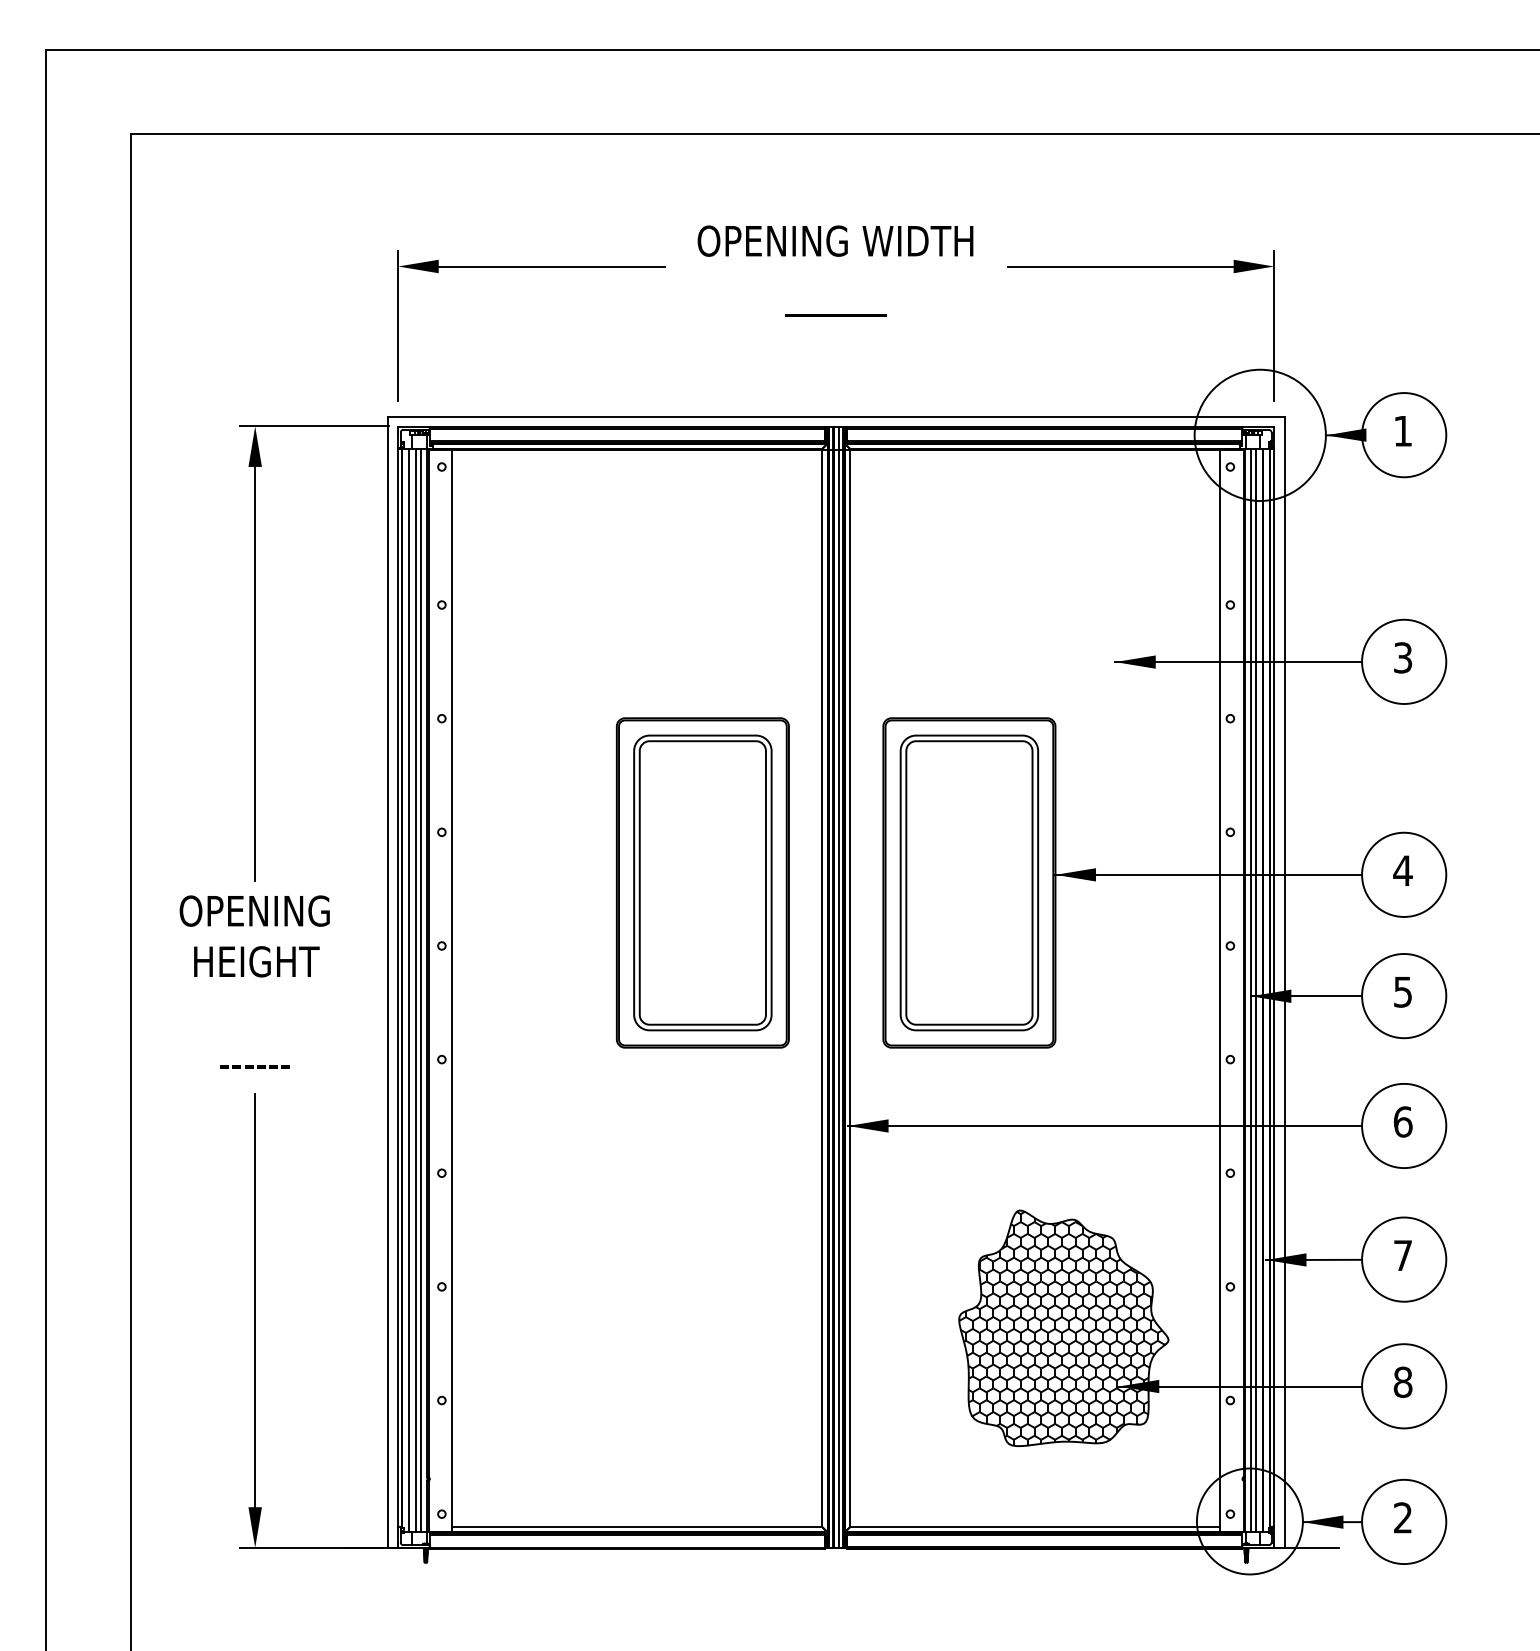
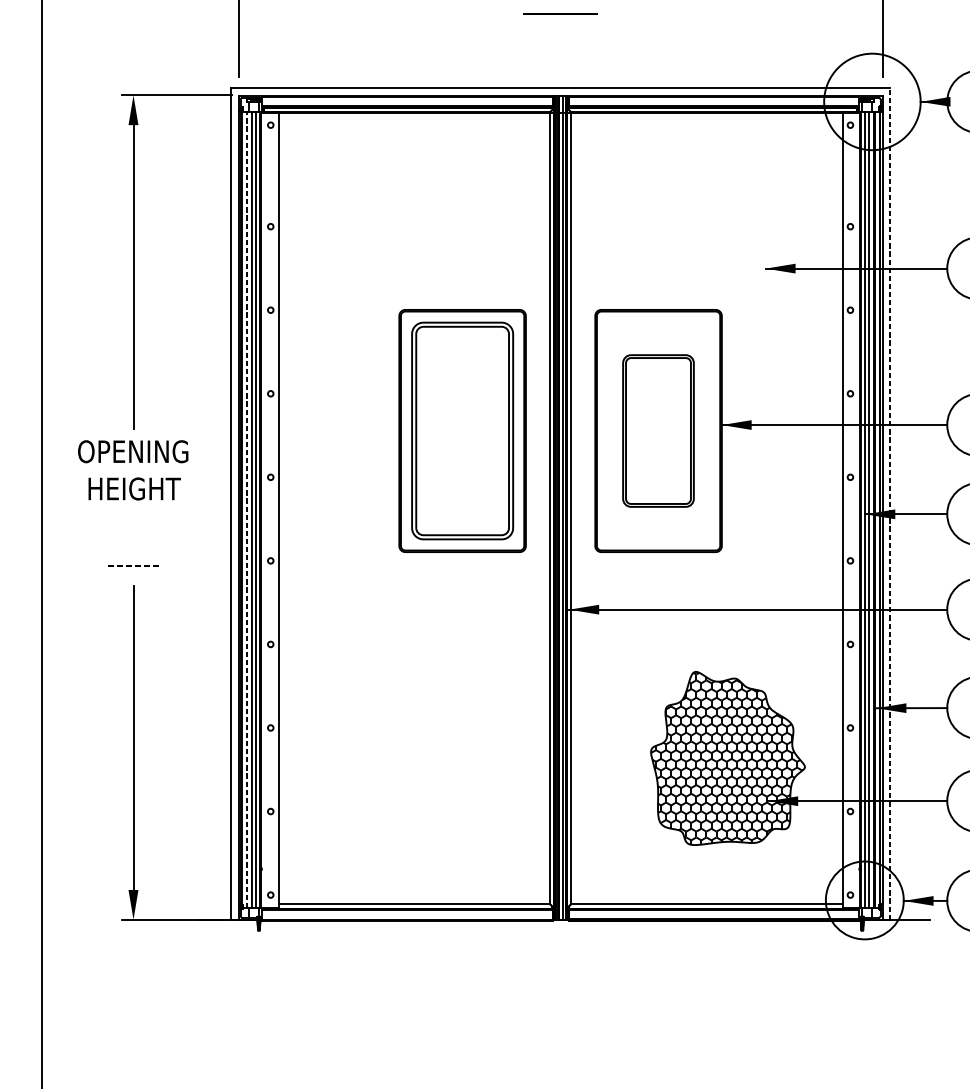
part: (968, 882) -> (657, 430), size x0.7
line: (1284, 982) -> (890, 504), solid -> dashed
line: (409, 990) -> (246, 510), solid -> dashed

